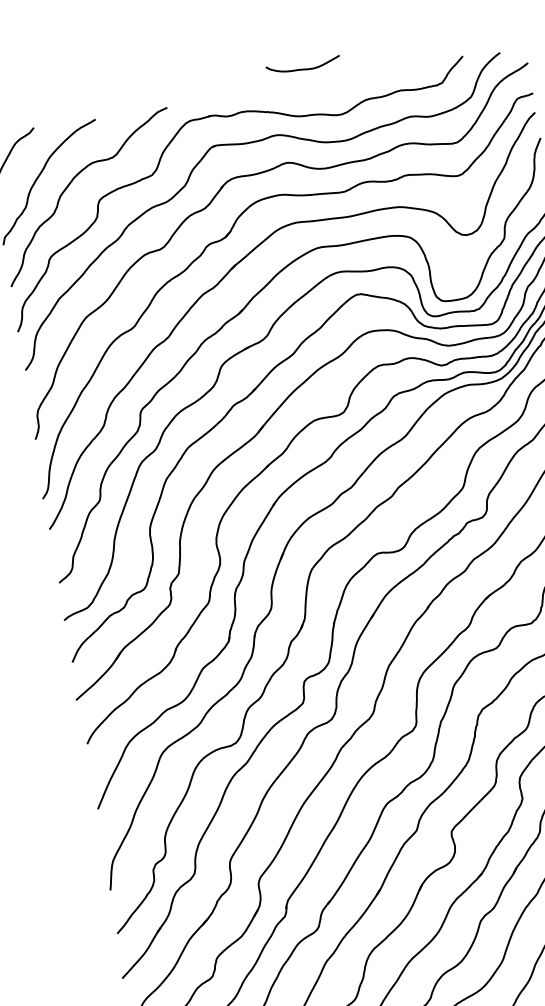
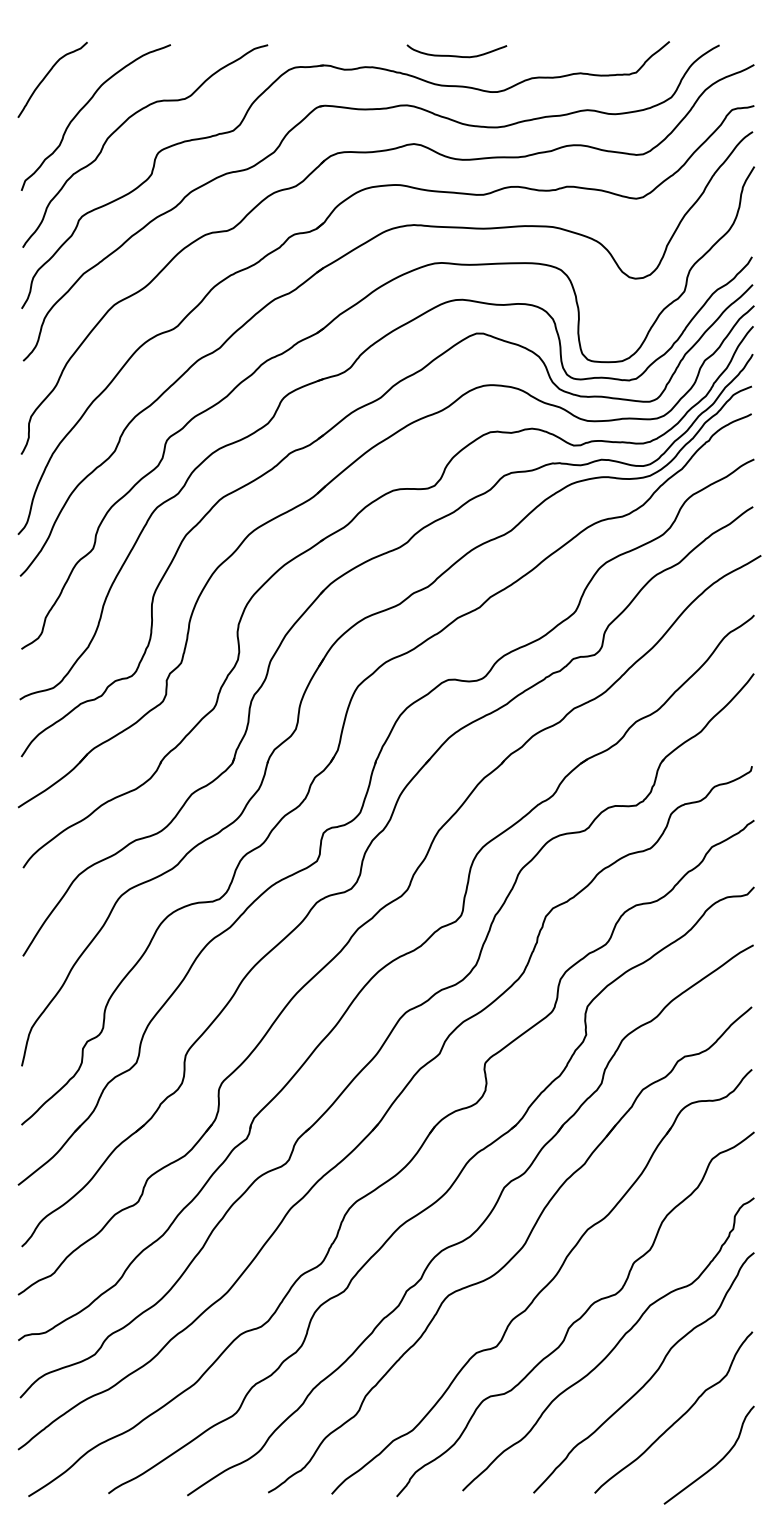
curve: (303, 68) -> (456, 55), moved

